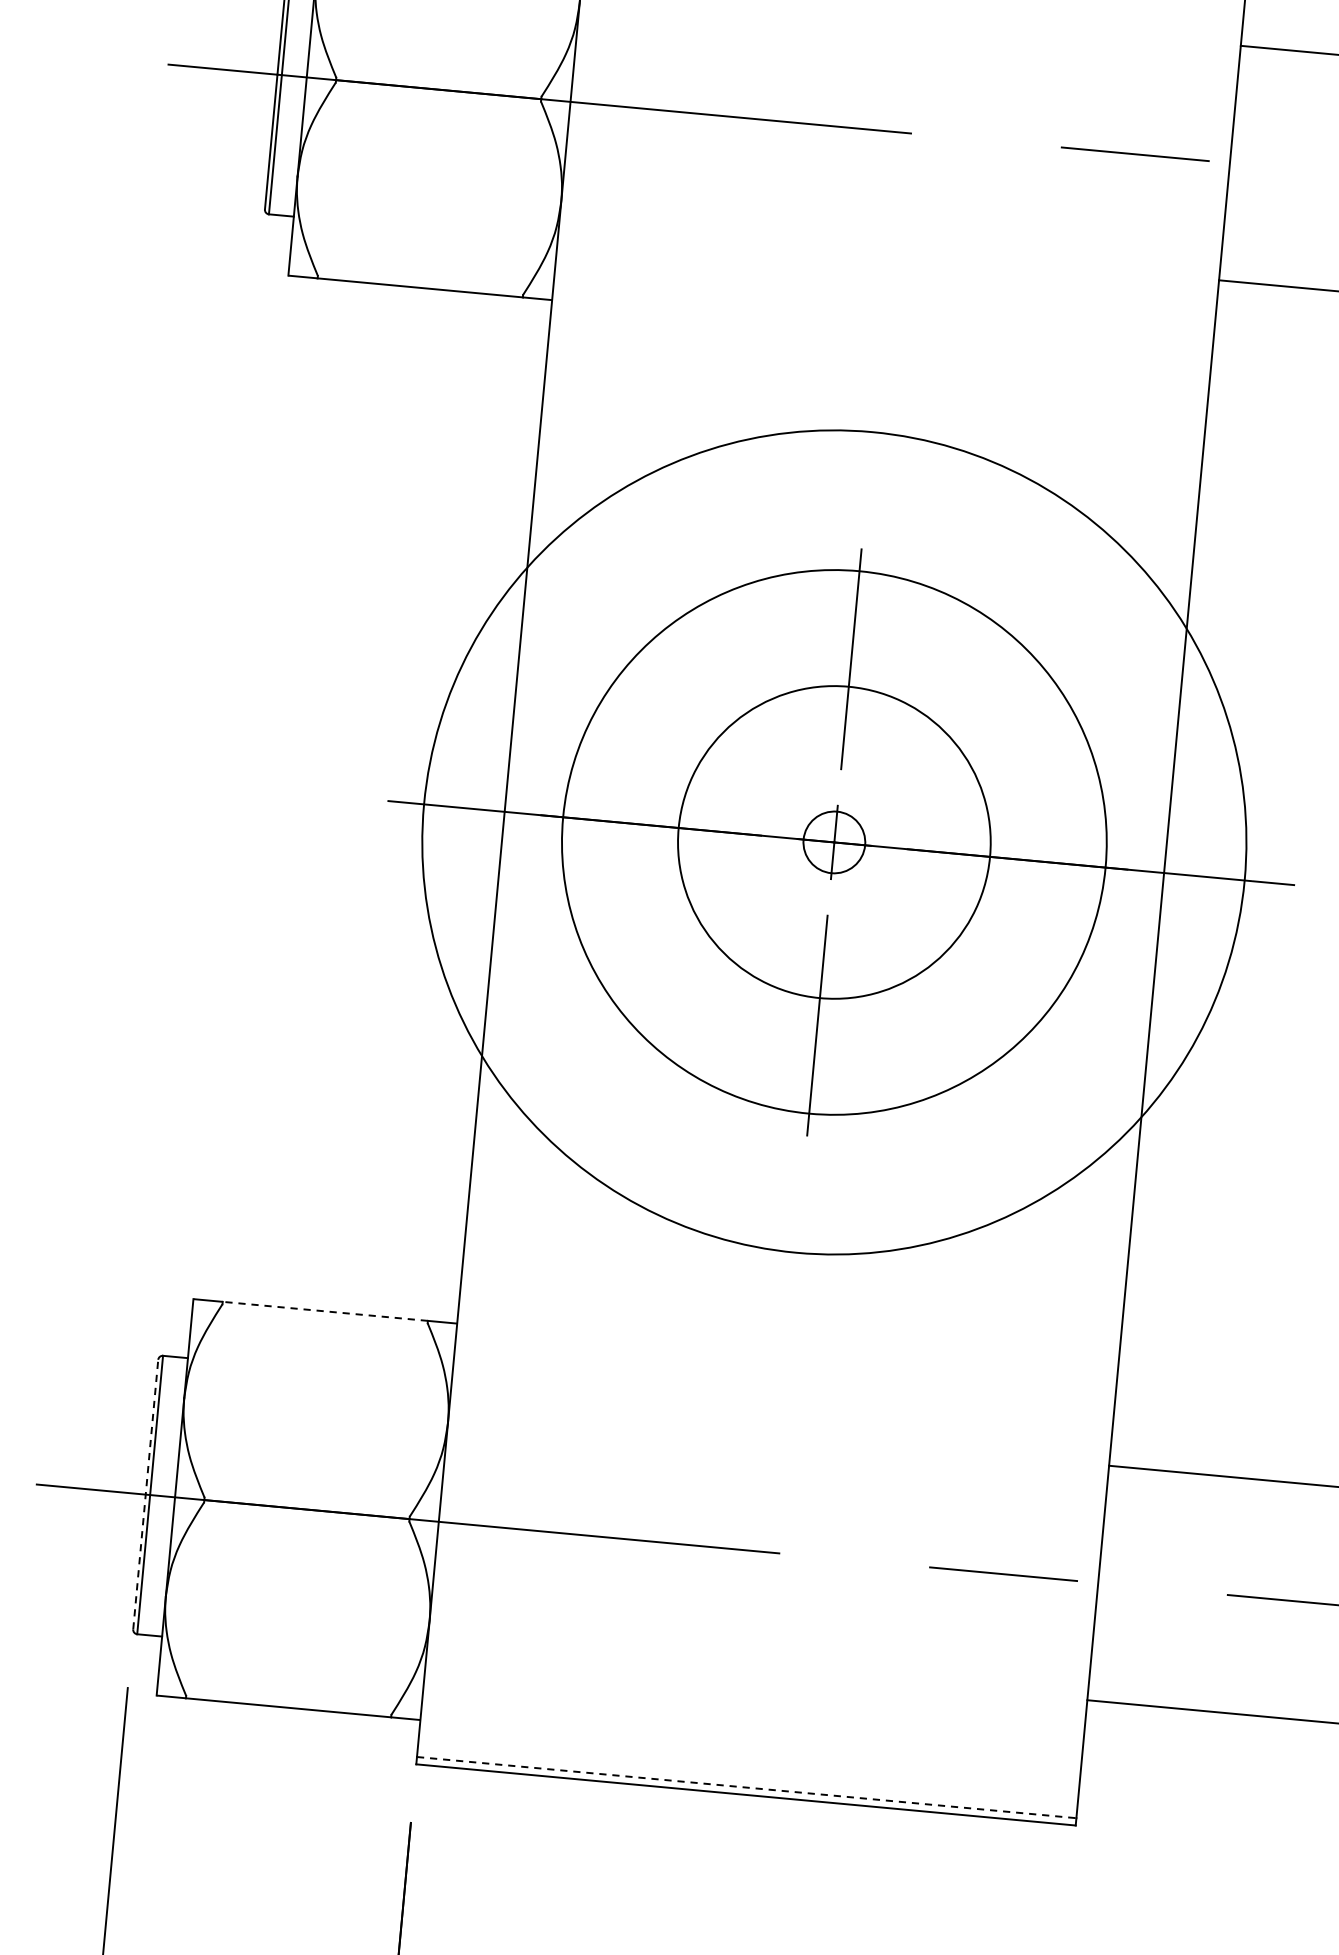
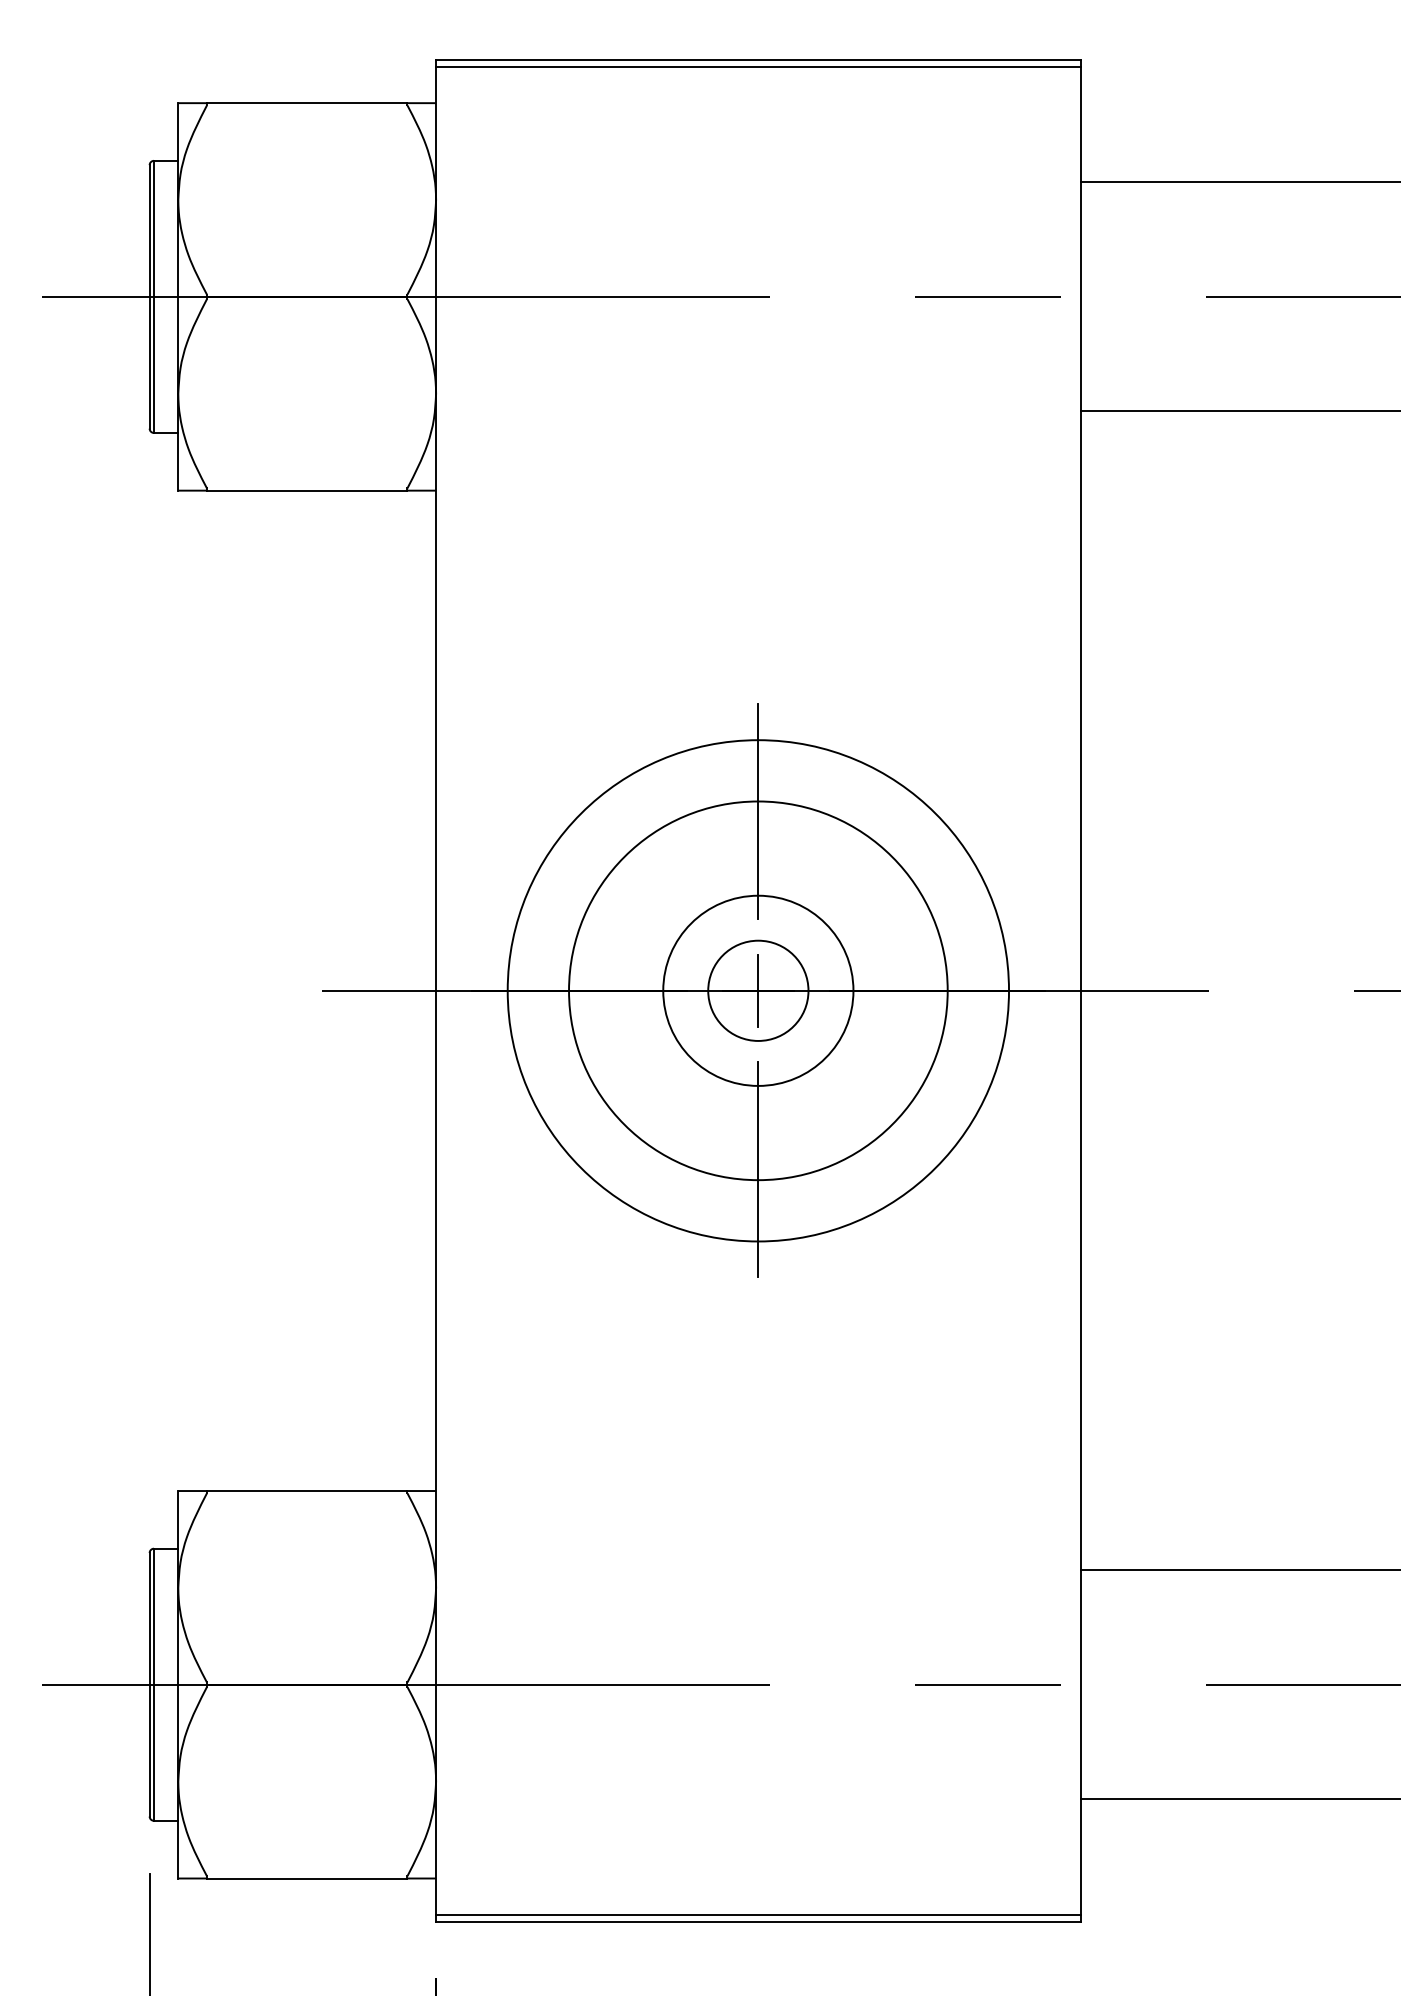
circle: (834, 842) -> (758, 990), size x0.62
circle: (834, 842) -> (758, 990), size x0.62
circle: (834, 842) -> (758, 990), size x0.71
circle: (834, 842) -> (758, 990), size x1.67
line: (324, 1311) -> (306, 1491), dashed -> solid
line: (145, 1494) -> (149, 1684), dashed -> solid
line: (746, 1787) -> (758, 1914), dashed -> solid

